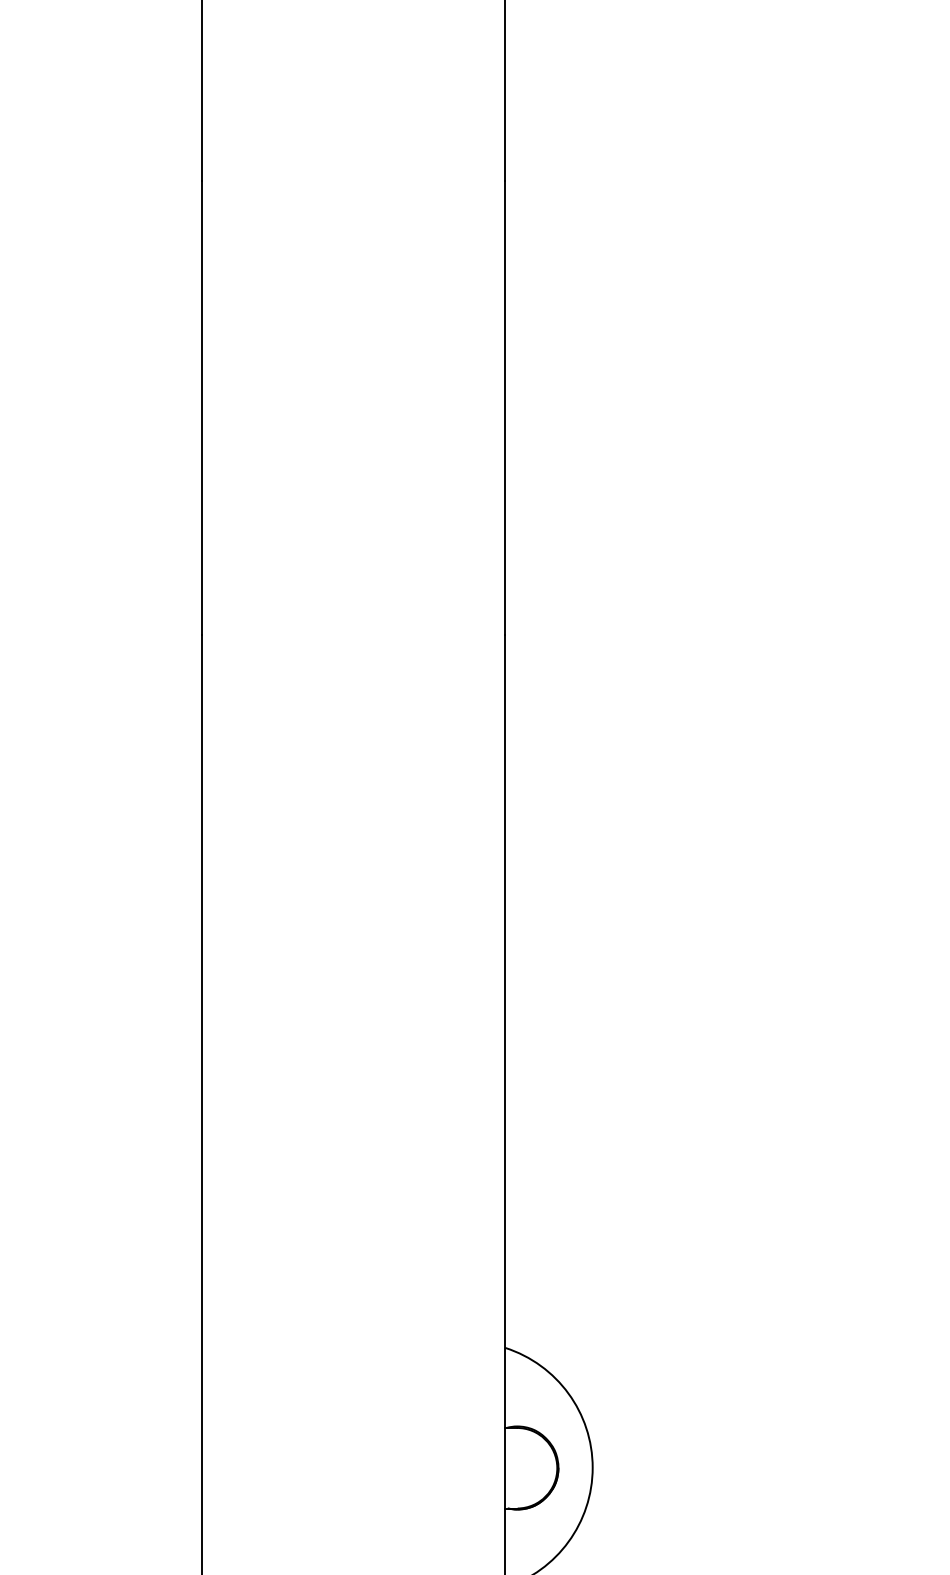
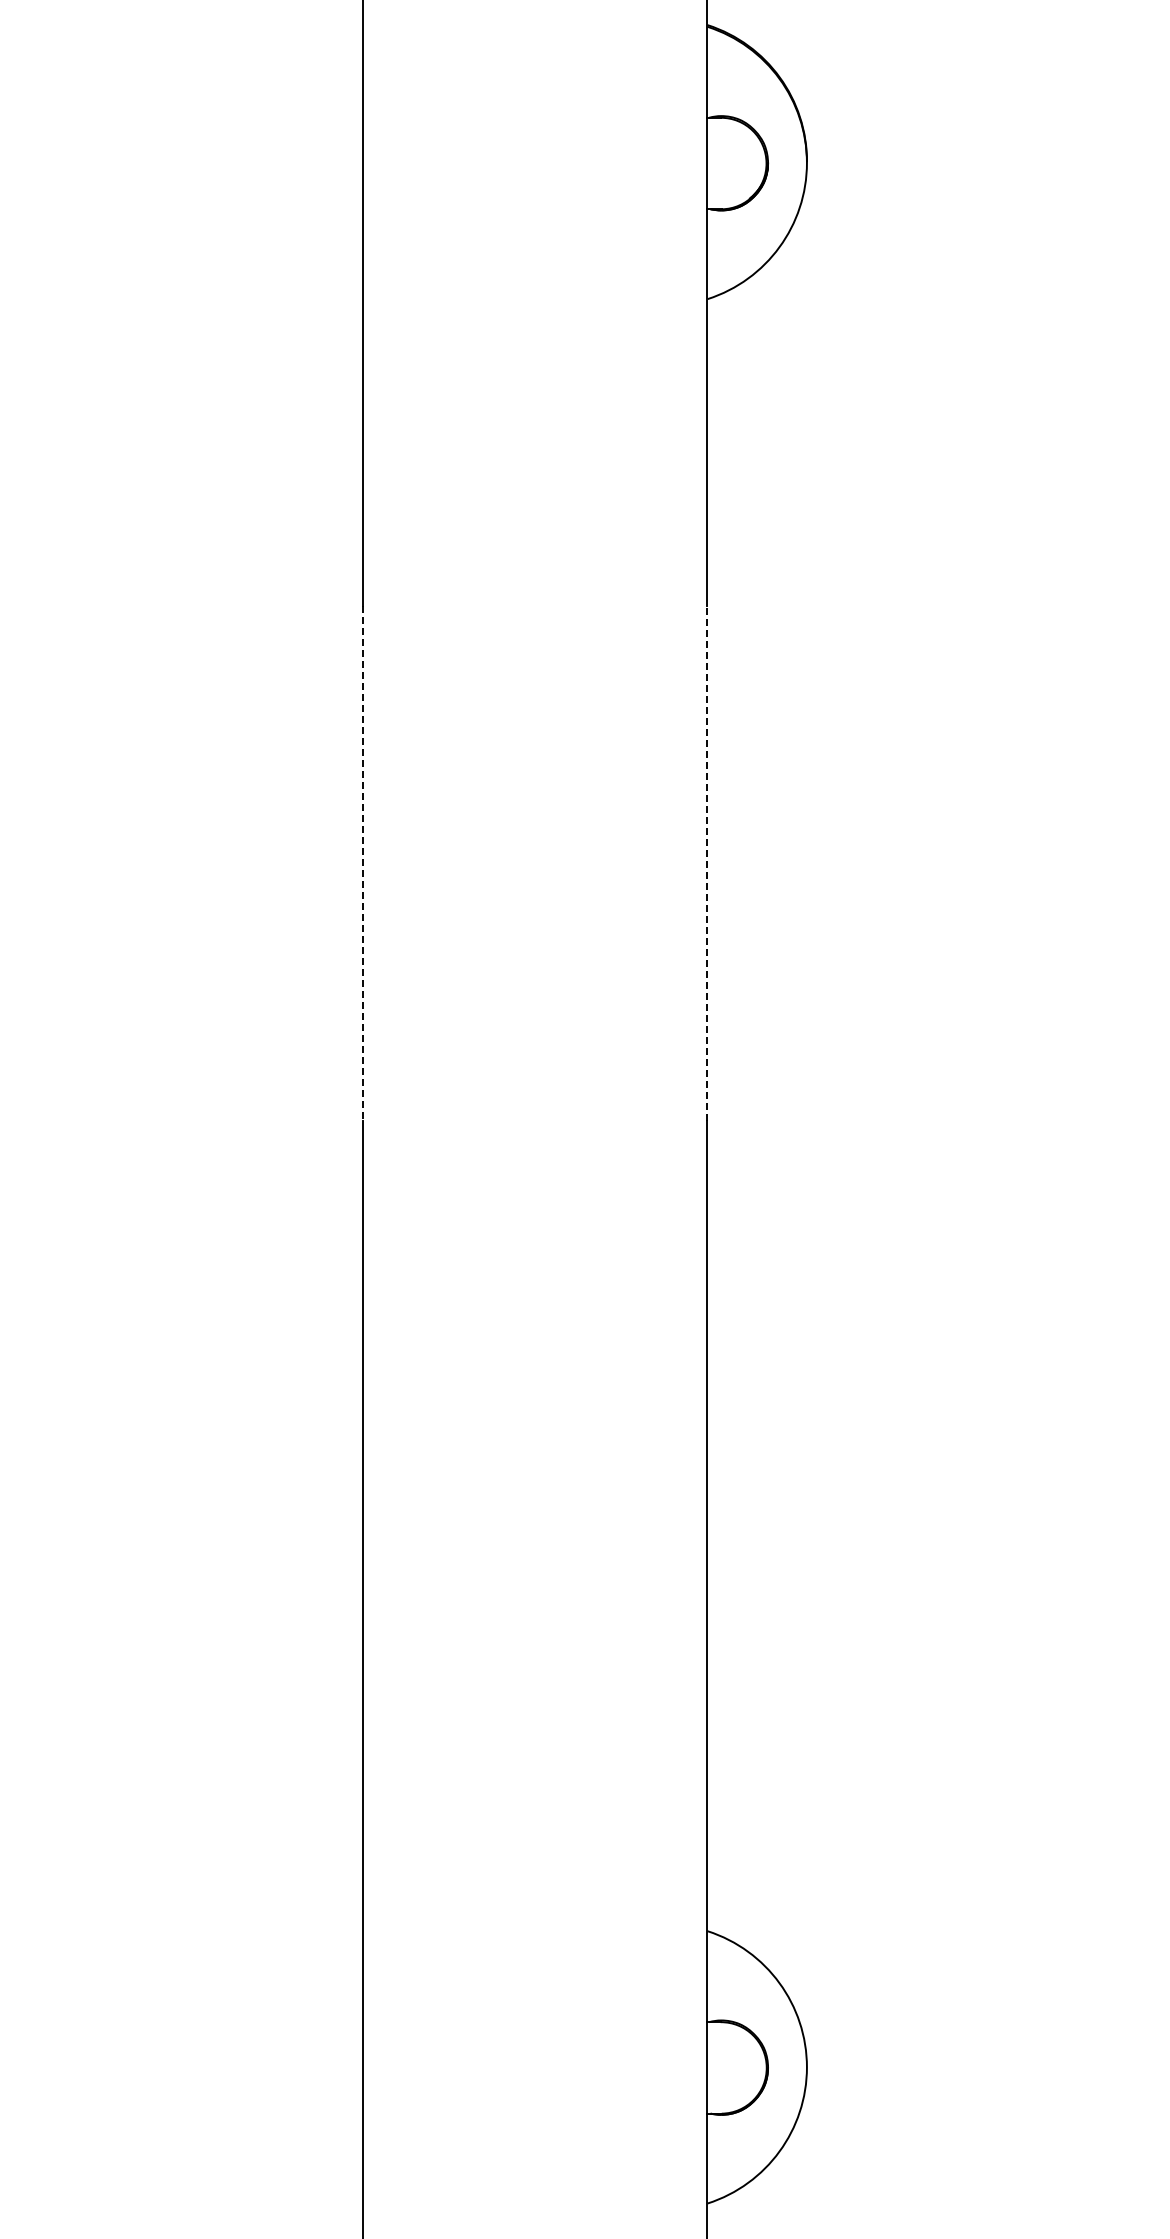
line: (505, 407) -> (707, 863), solid -> dashed
line: (201, 408) -> (362, 864), solid -> dashed

